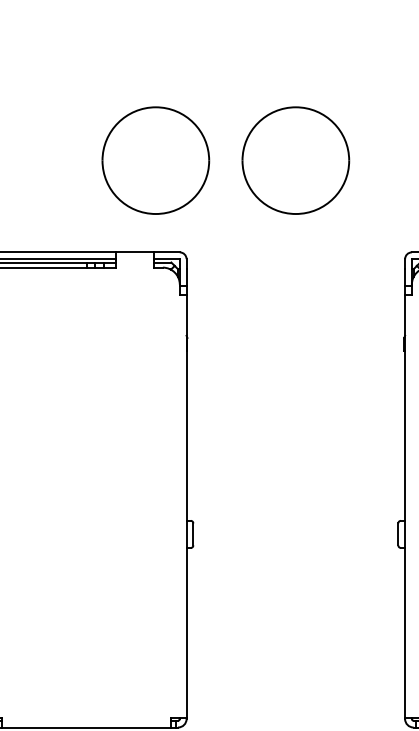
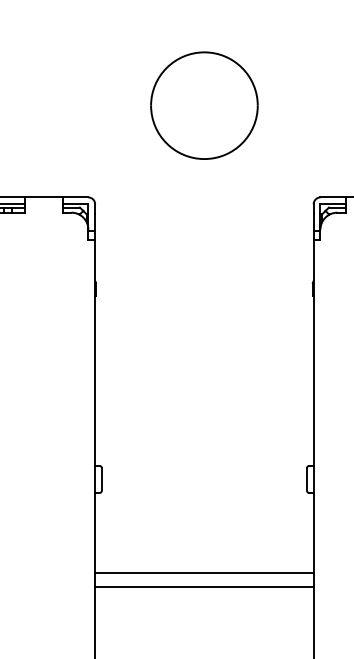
part: (155, 160) -> (64, 105), removed
line: (295, 627) -> (204, 572), added
line: (295, 642) -> (204, 587), added

